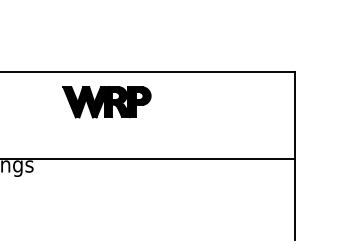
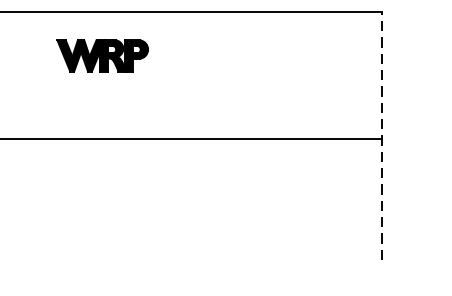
part: (106, 102) -> (101, 56), size x0.7
line: (294, 156) -> (381, 136), solid -> dashed

